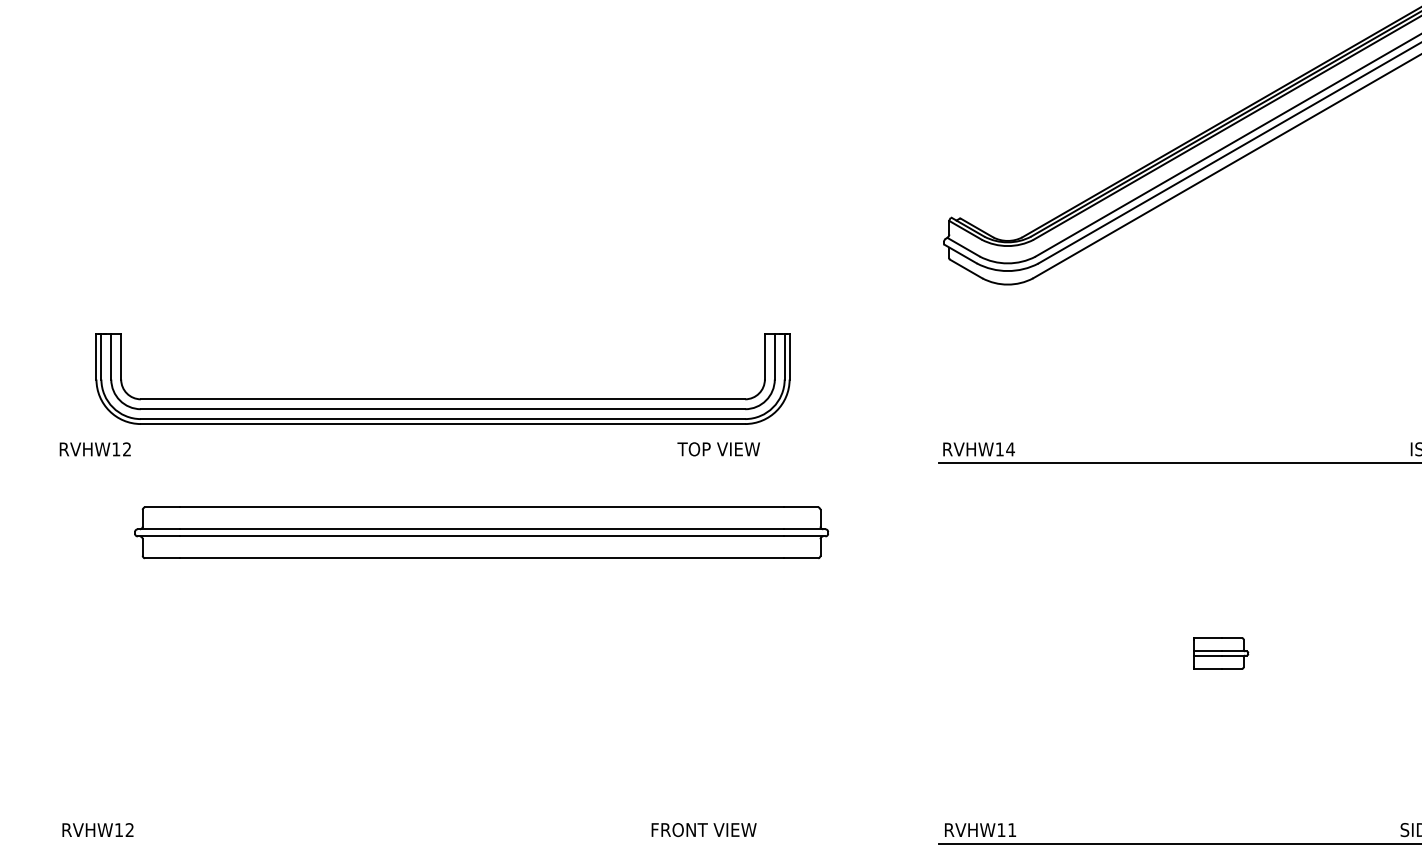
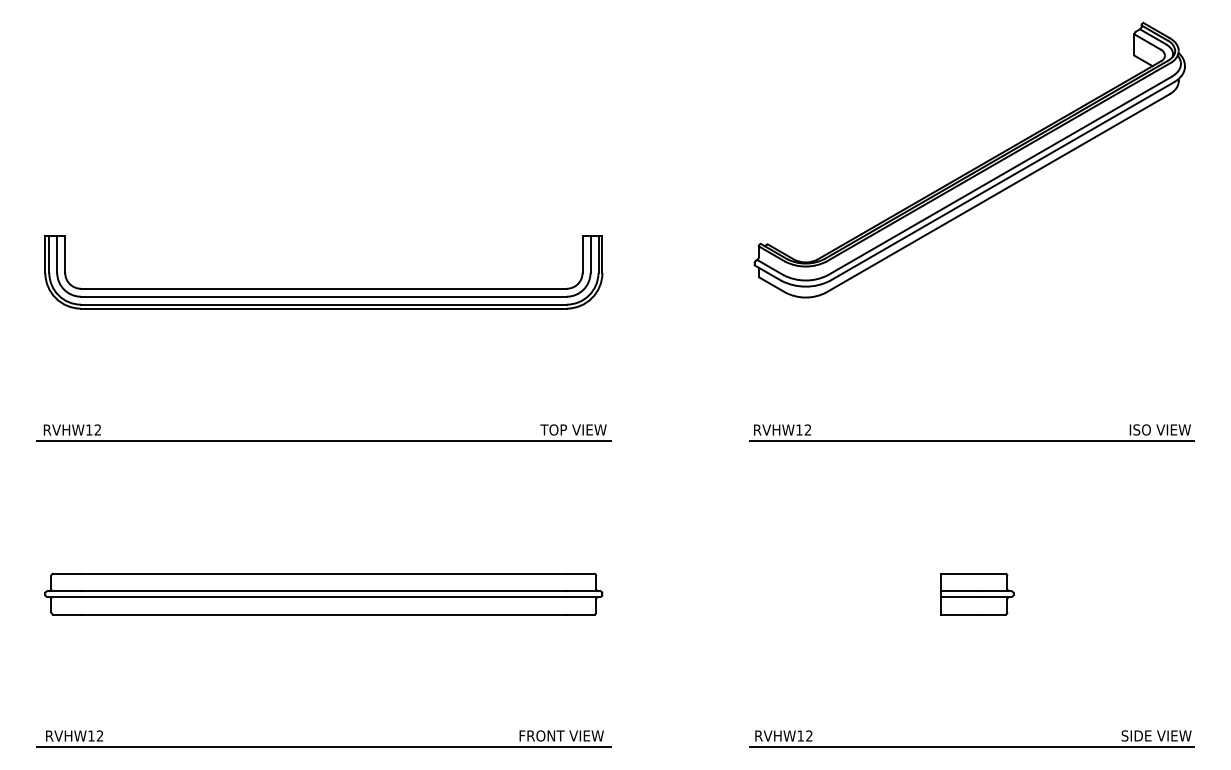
part: (442, 398) -> (323, 288), moved
text: (1009, 448) -> (807, 429), RVHW14 -> RVHW12
line: (407, 463) -> (323, 441), added
part: (481, 532) -> (323, 593), moved
part: (1221, 652) -> (977, 593), size x1.67
text: (1012, 829) -> (809, 735), RVHW11 -> RVHW12
line: (407, 844) -> (323, 747), added

